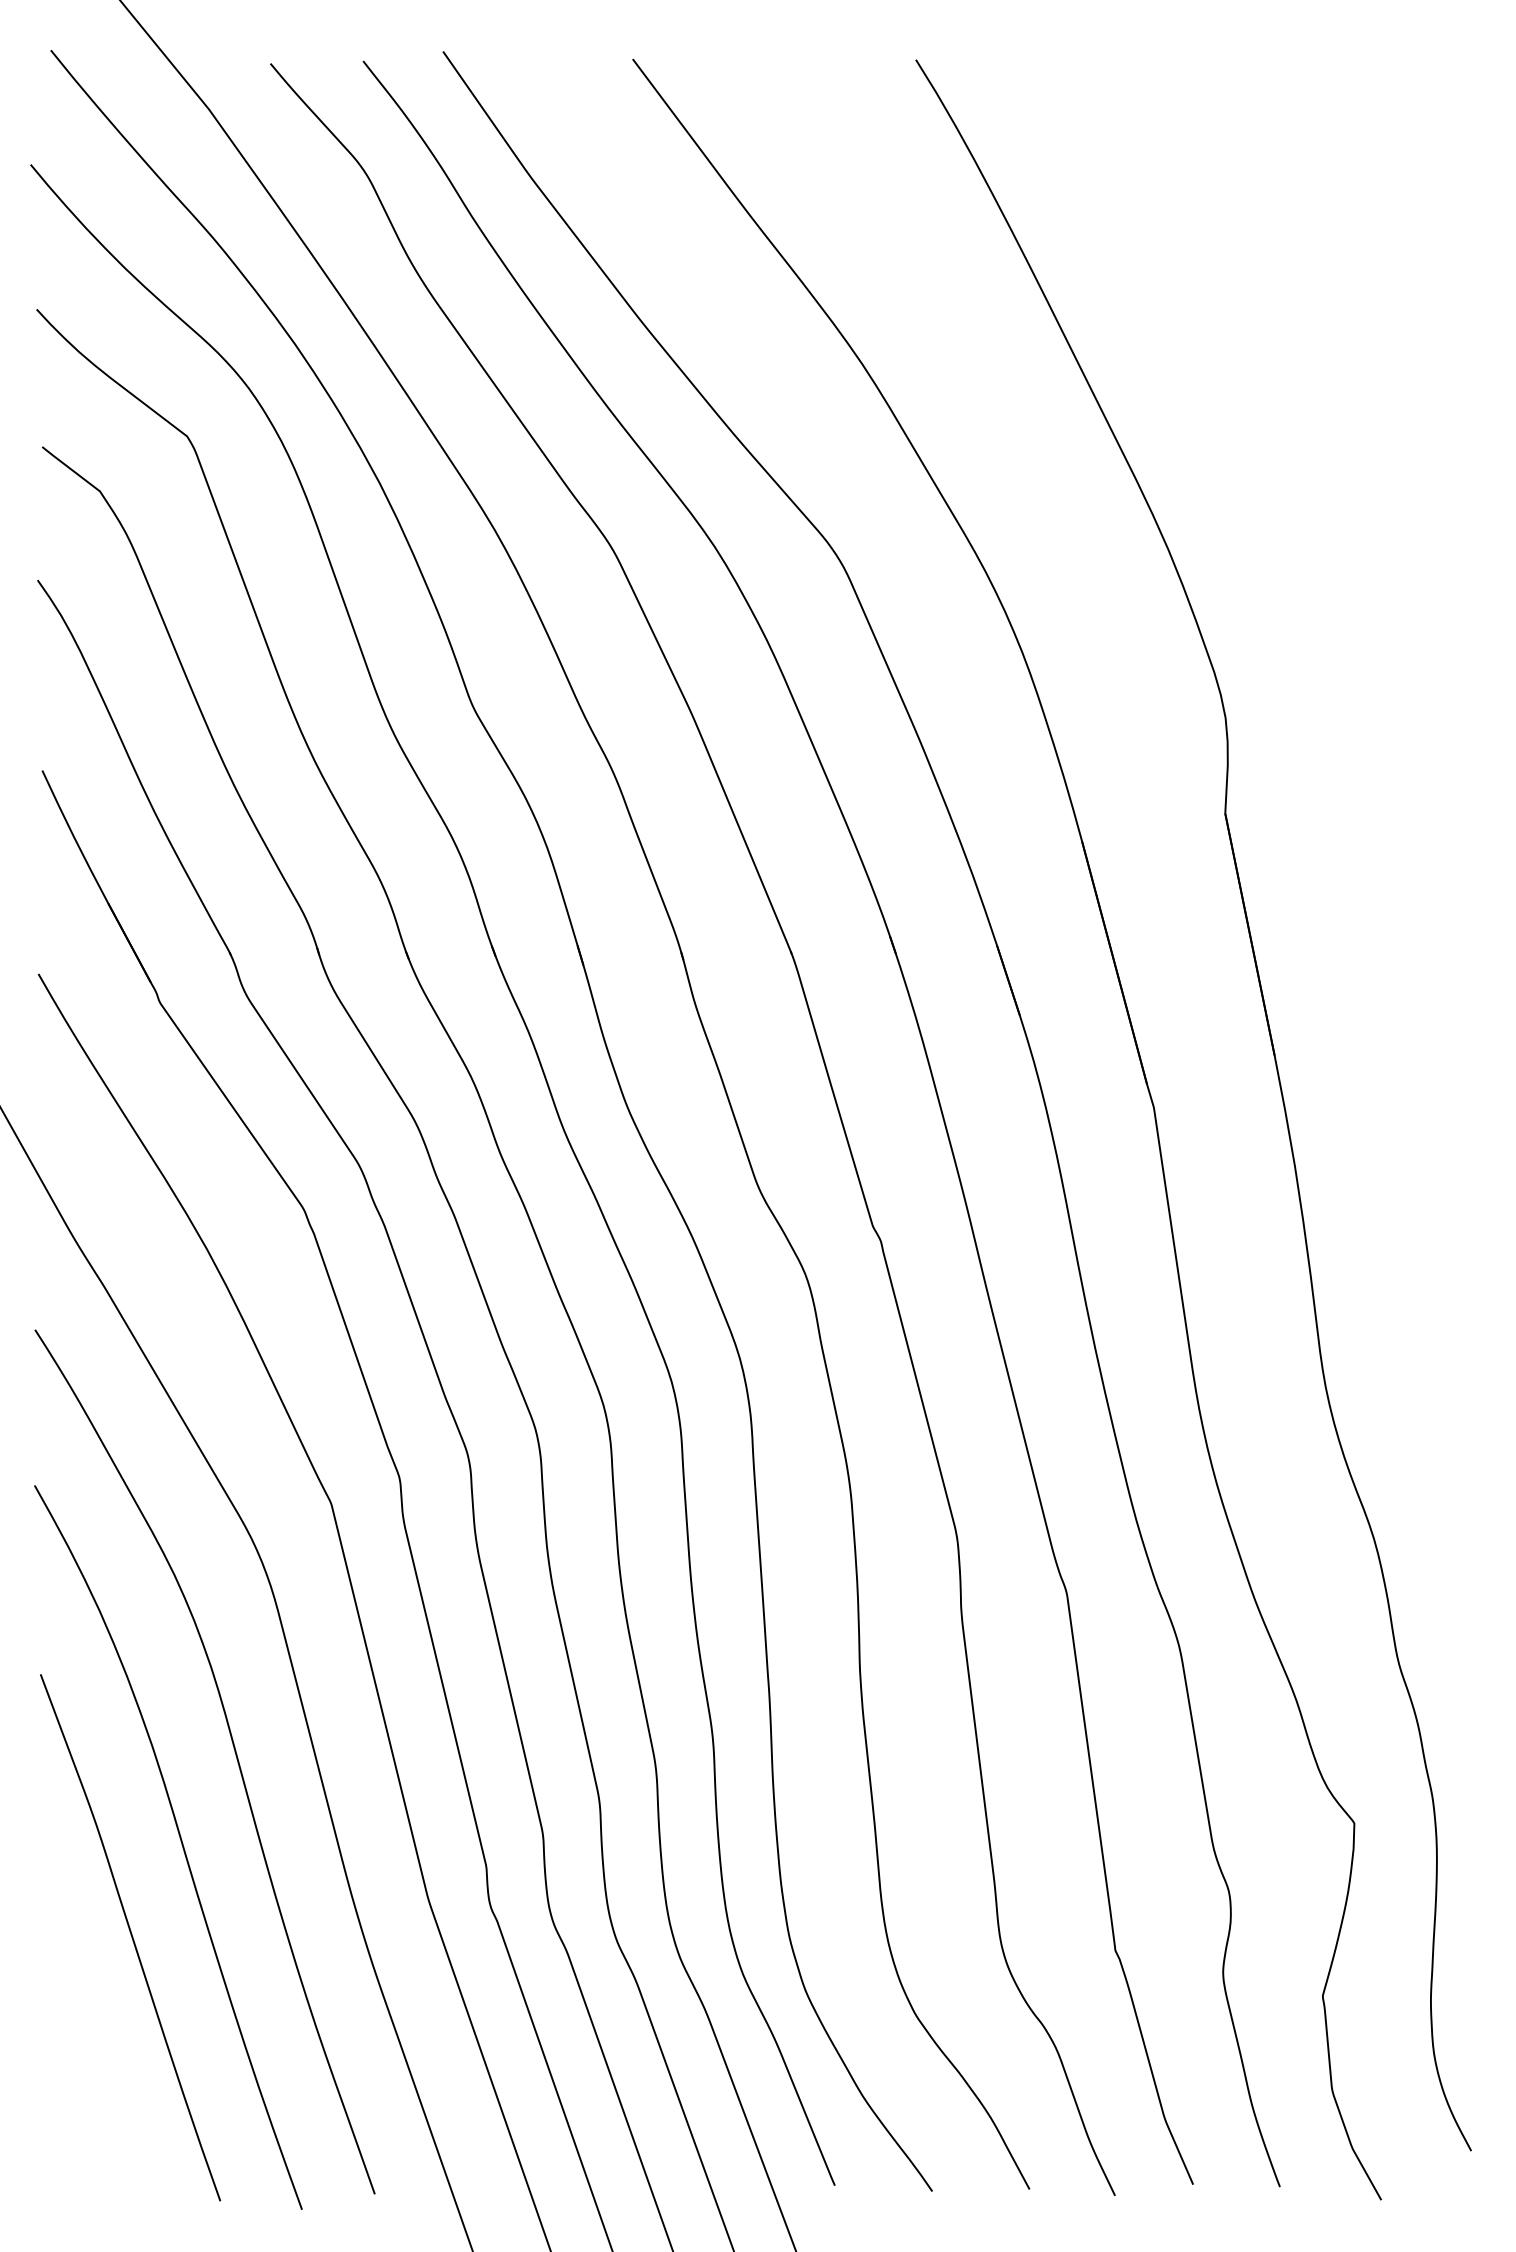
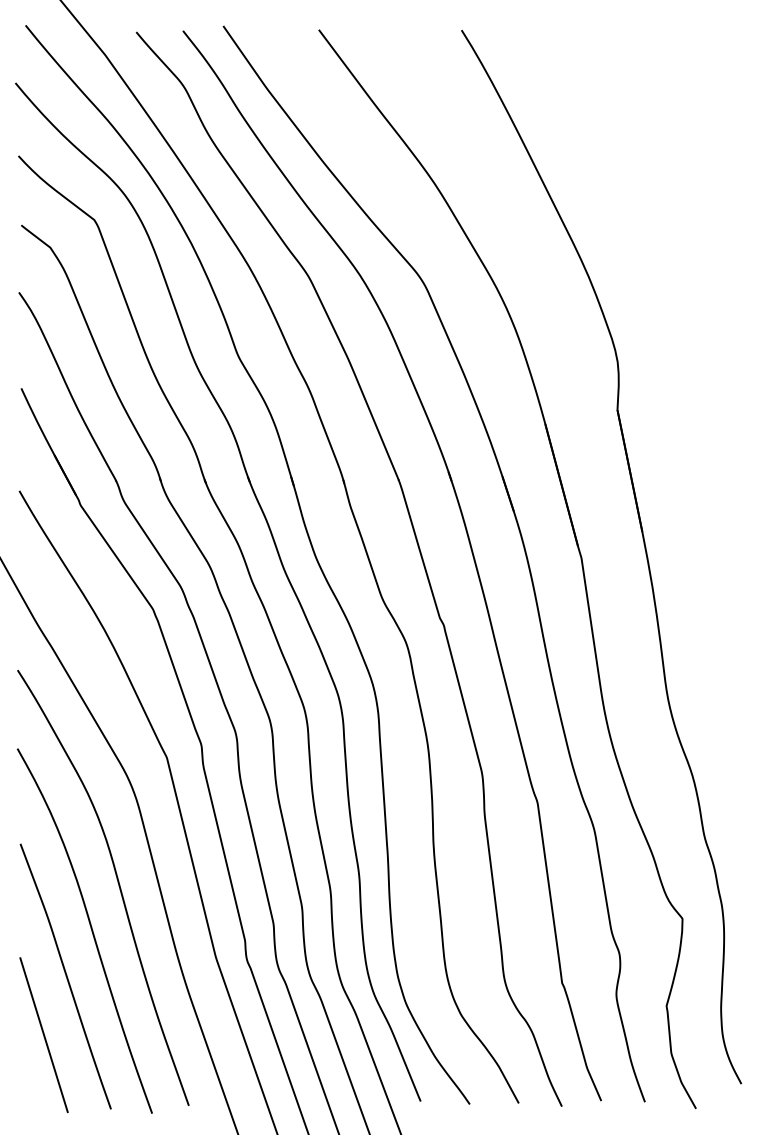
line: (86, 2054) -> (43, 1035), added

